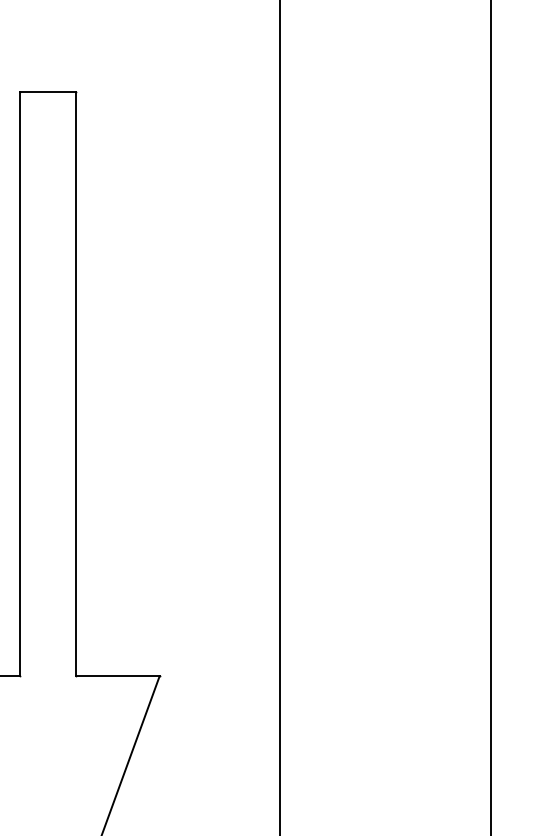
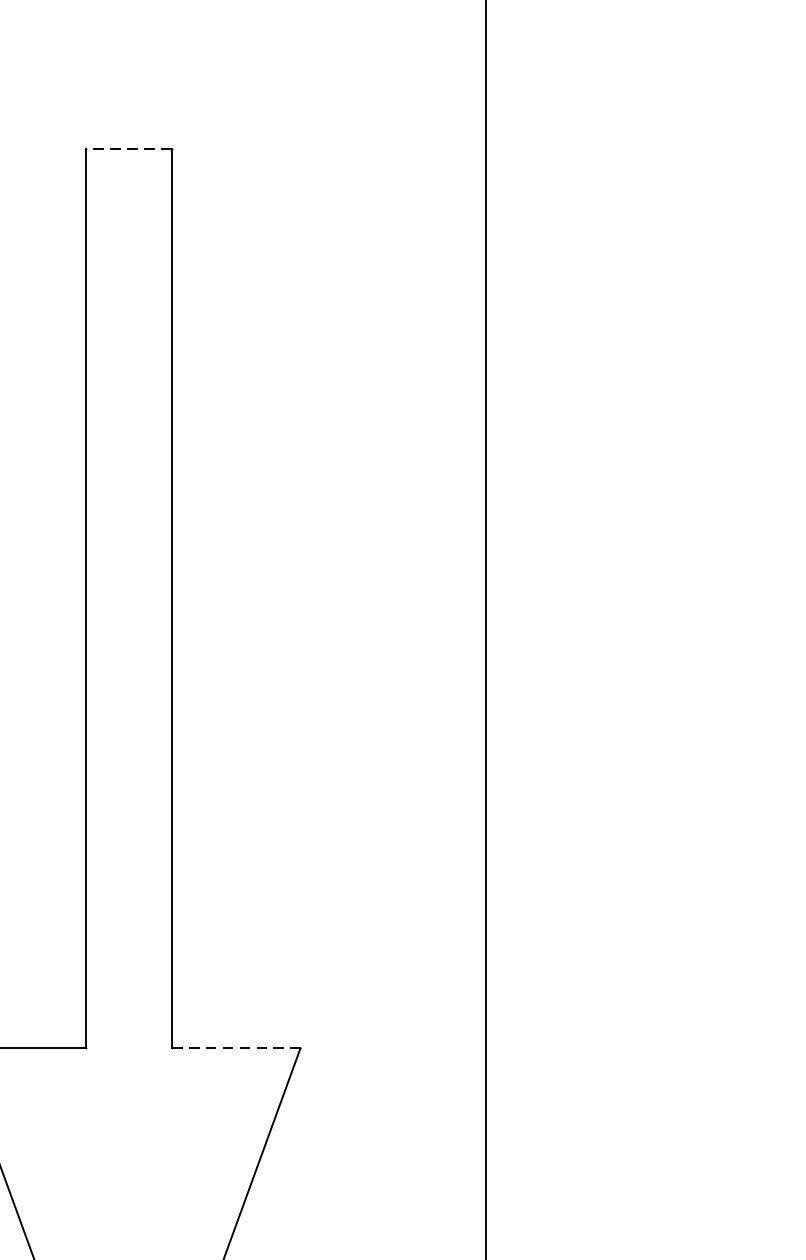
line: (48, 92) -> (129, 149), solid -> dashed
line: (117, 676) -> (235, 1048), solid -> dashed

